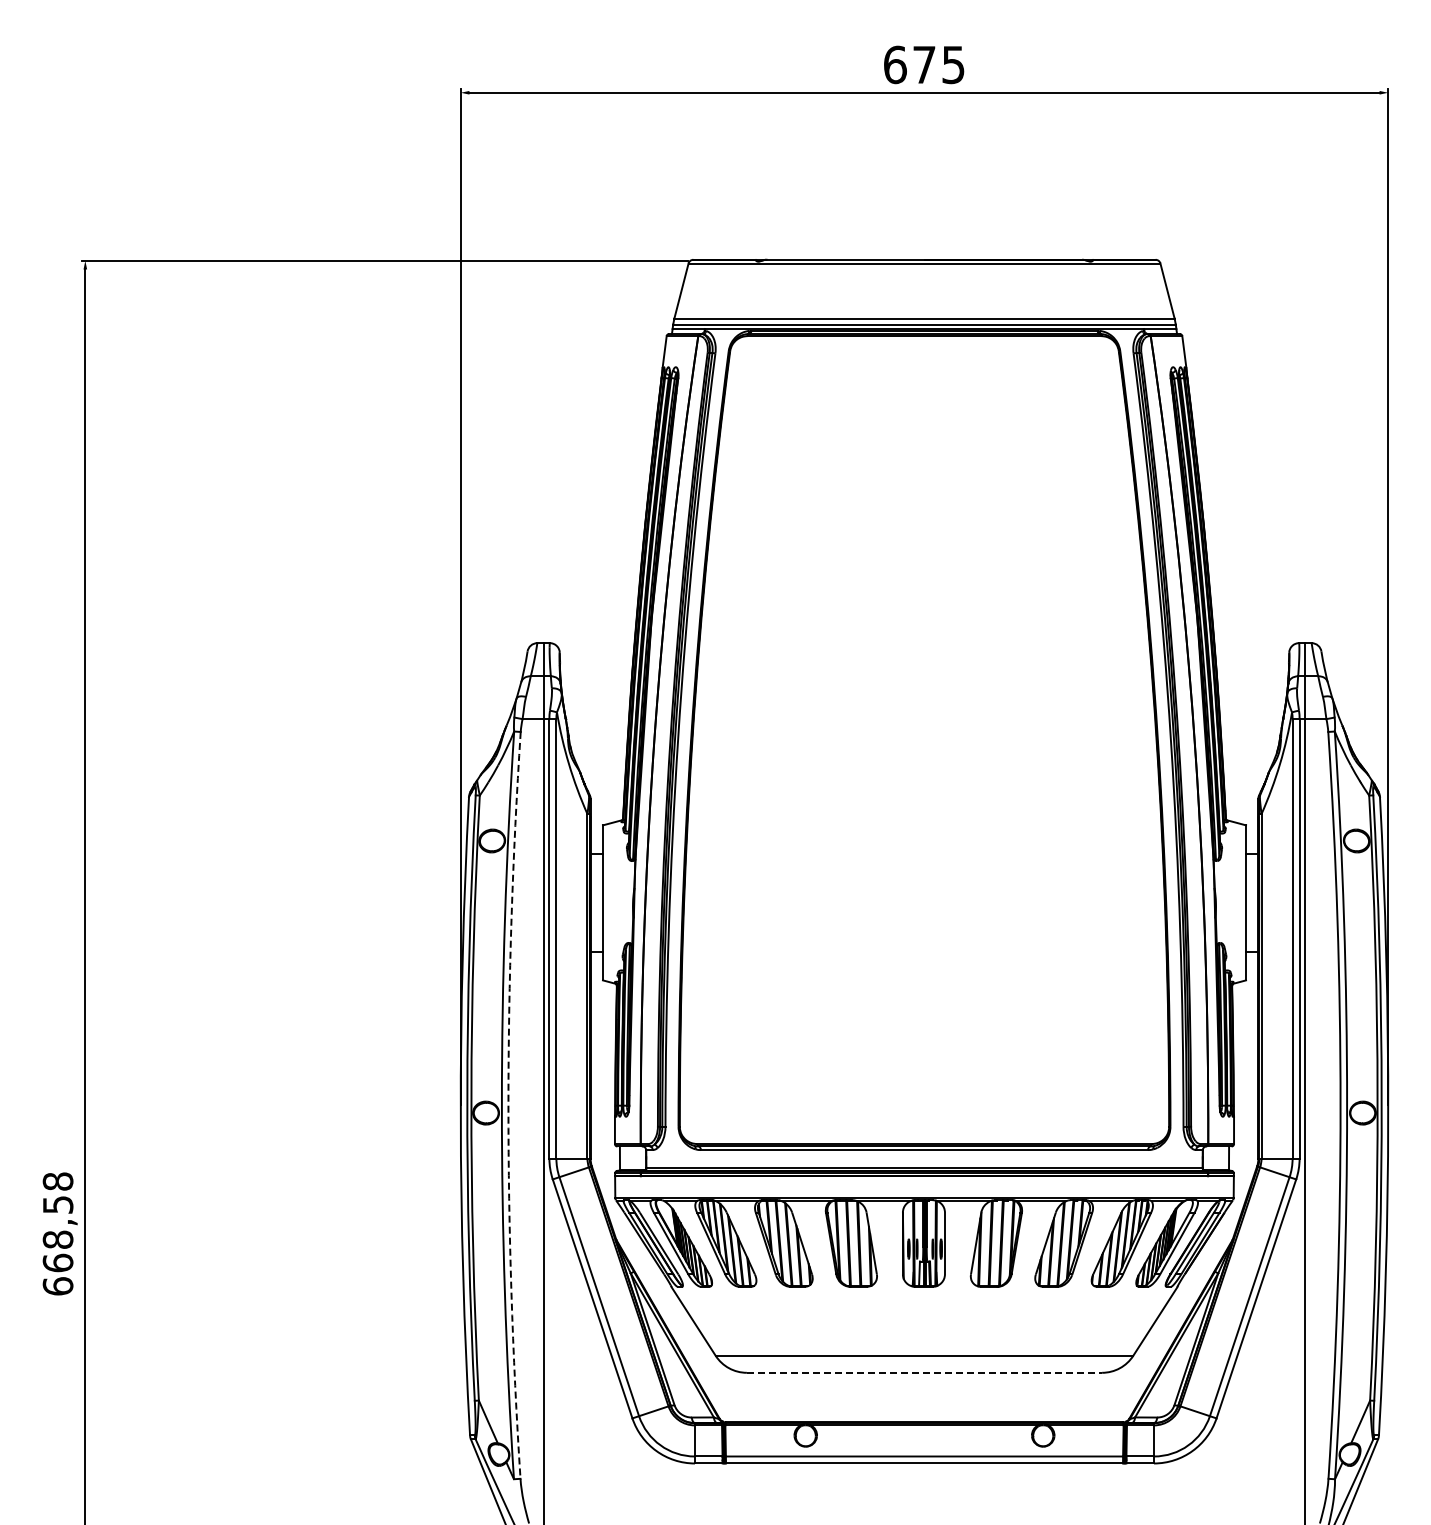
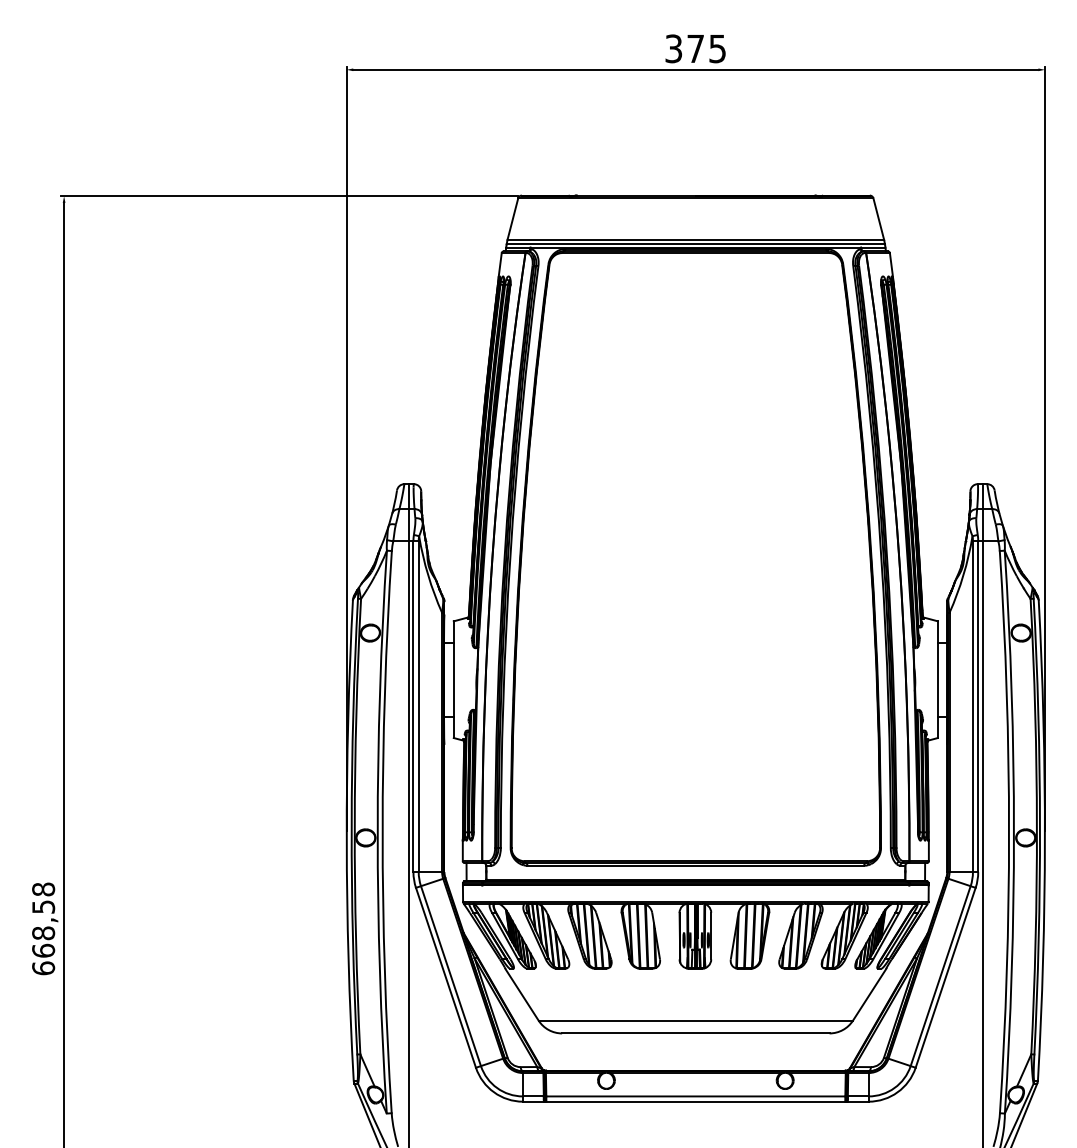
text: (895, 64) -> (674, 48), 675 -> 375
arc: (508, 1105) -> (382, 832), dashed -> solid
line: (924, 1372) -> (695, 1033), dashed -> solid

